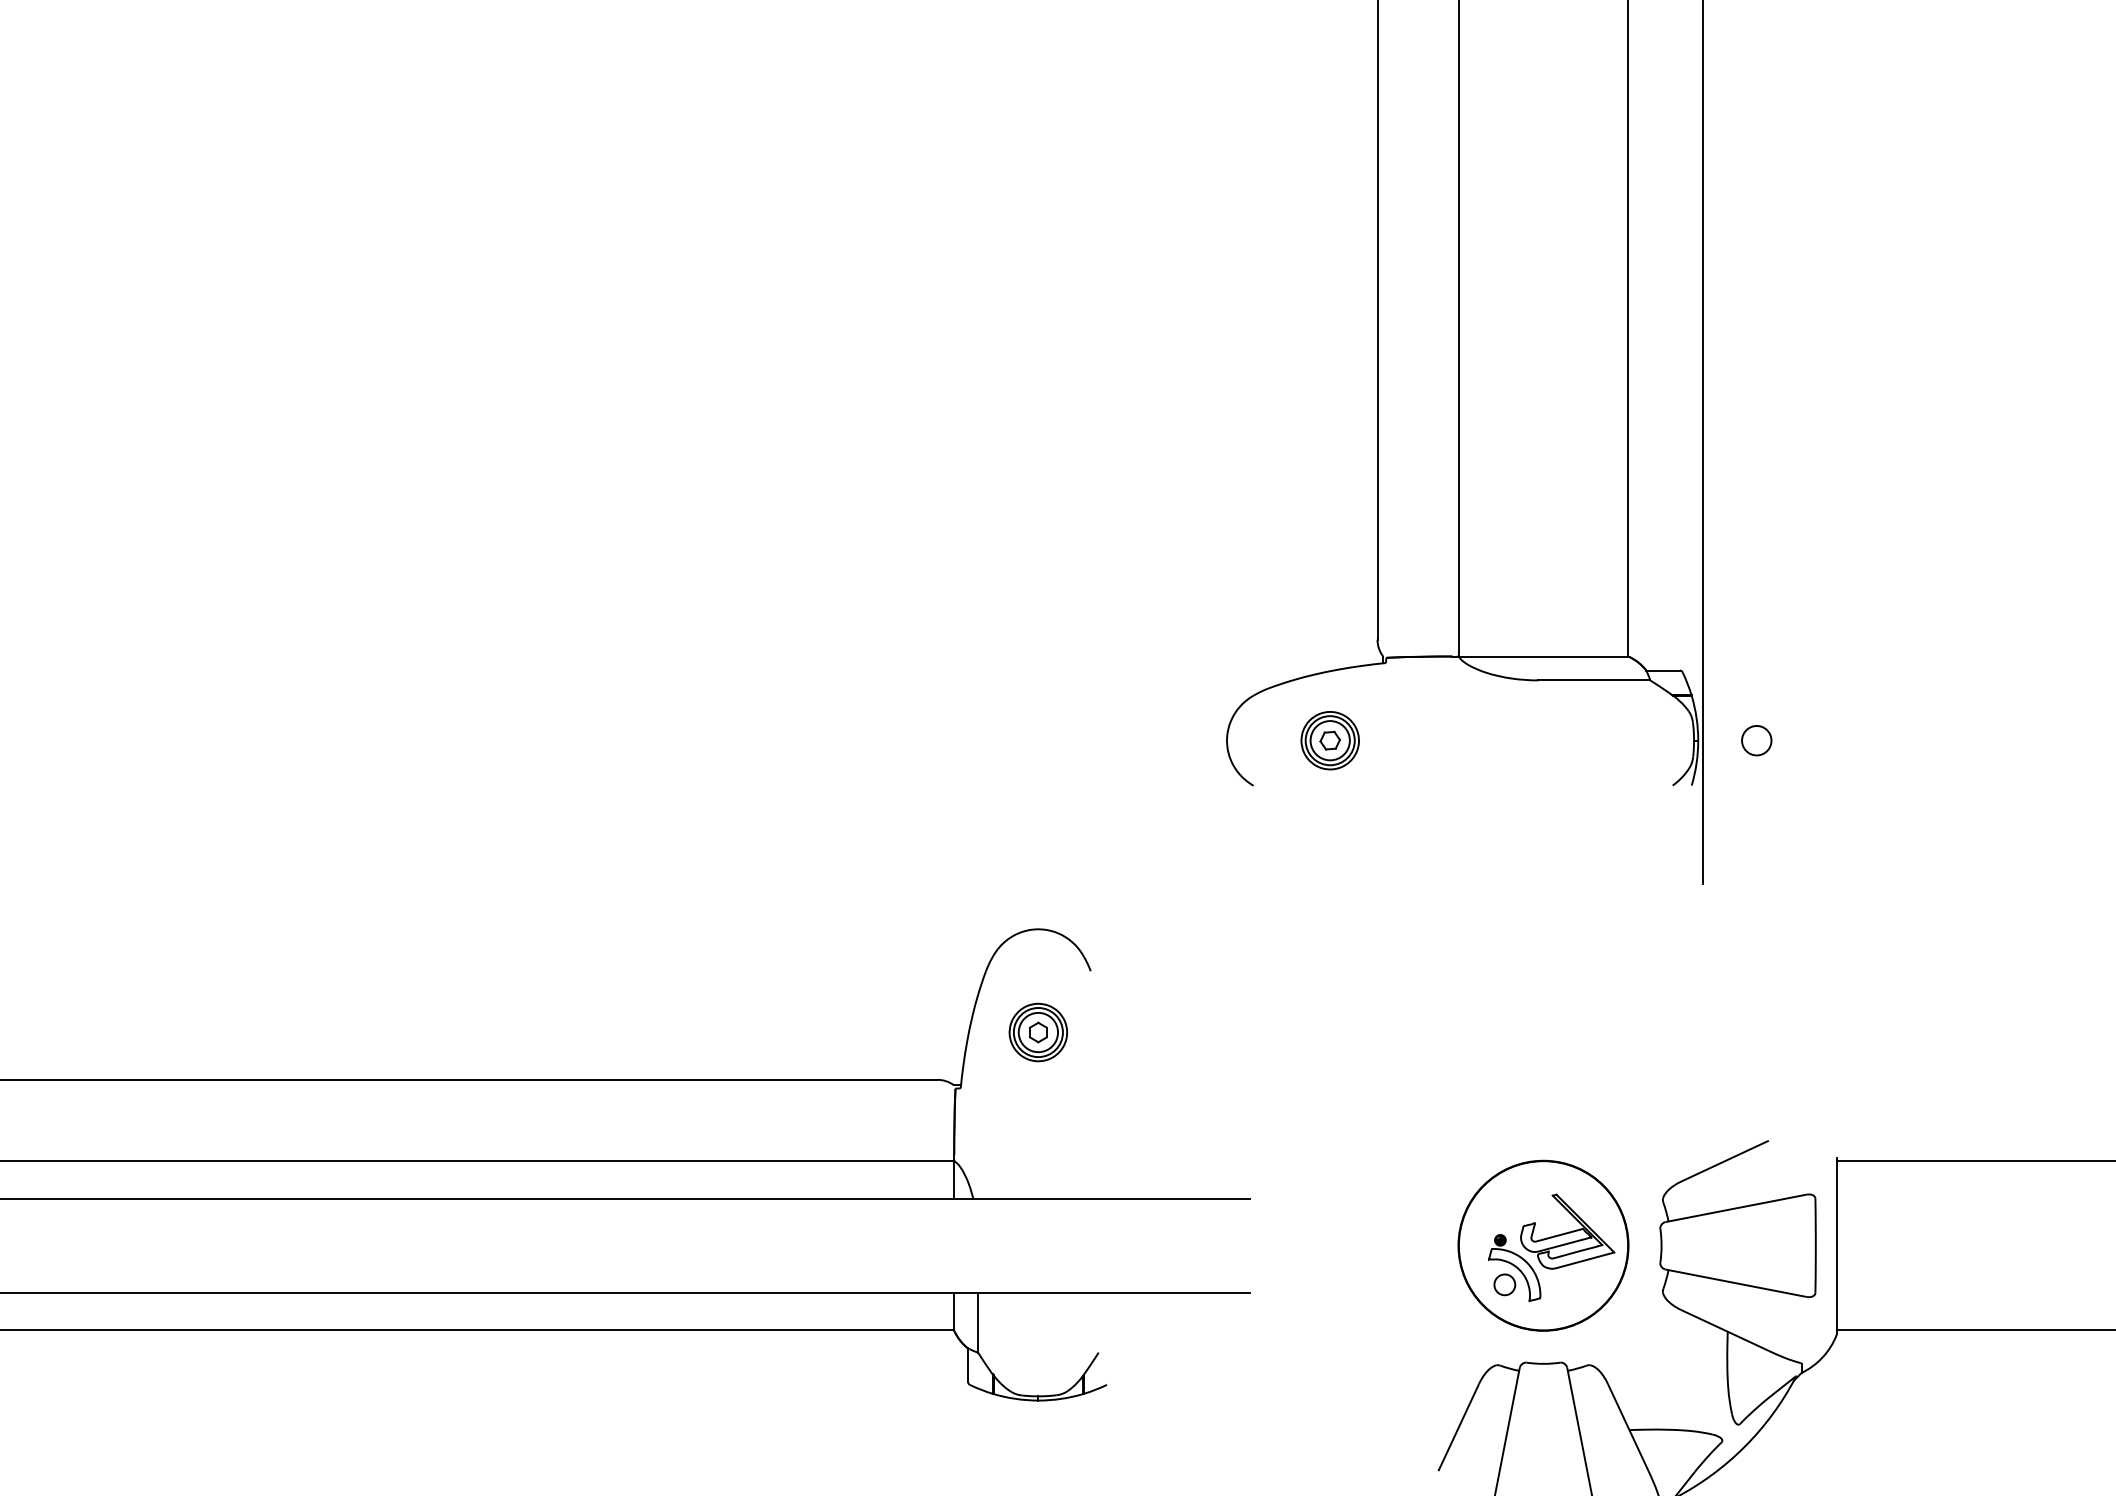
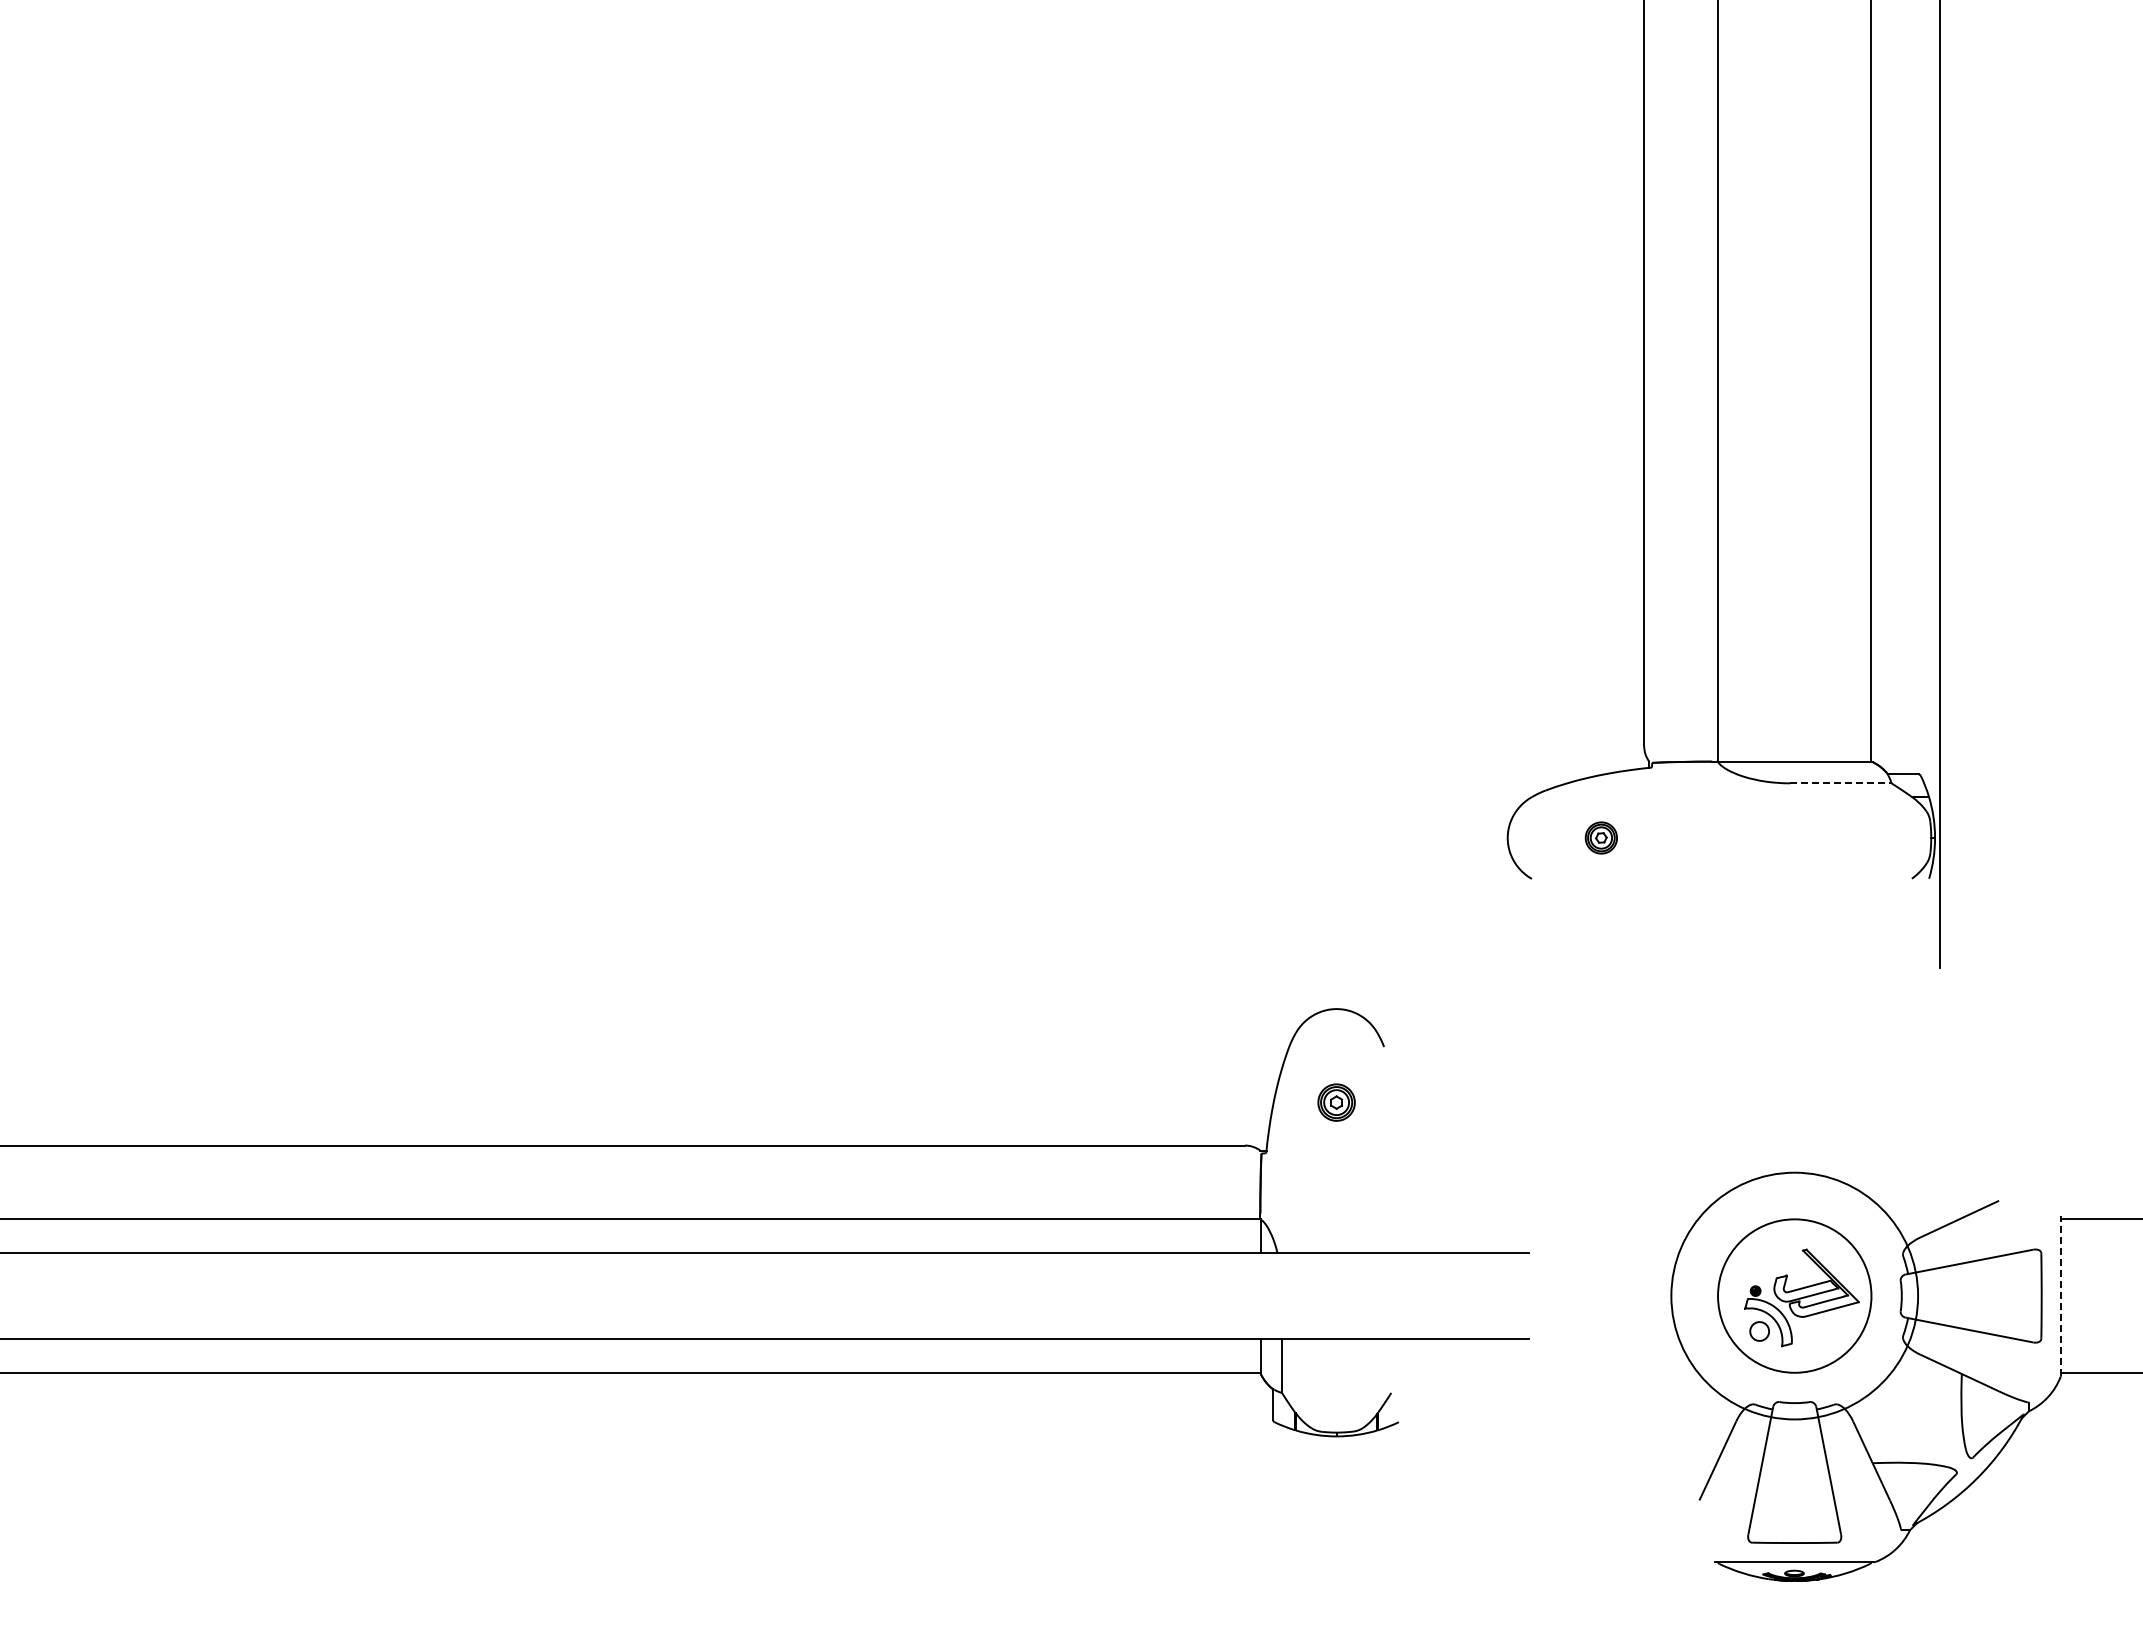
line: (1593, 680) -> (1840, 783), solid -> dashed
part: (1330, 740) -> (1601, 837), size x0.6
circle: (1756, 740) -> (1987, 837), removed
part: (1038, 1032) -> (1336, 1102), size x0.7
circle: (1543, 1245) -> (1794, 1295), size x1.6
line: (1836, 1246) -> (2060, 1296), solid -> dashed

